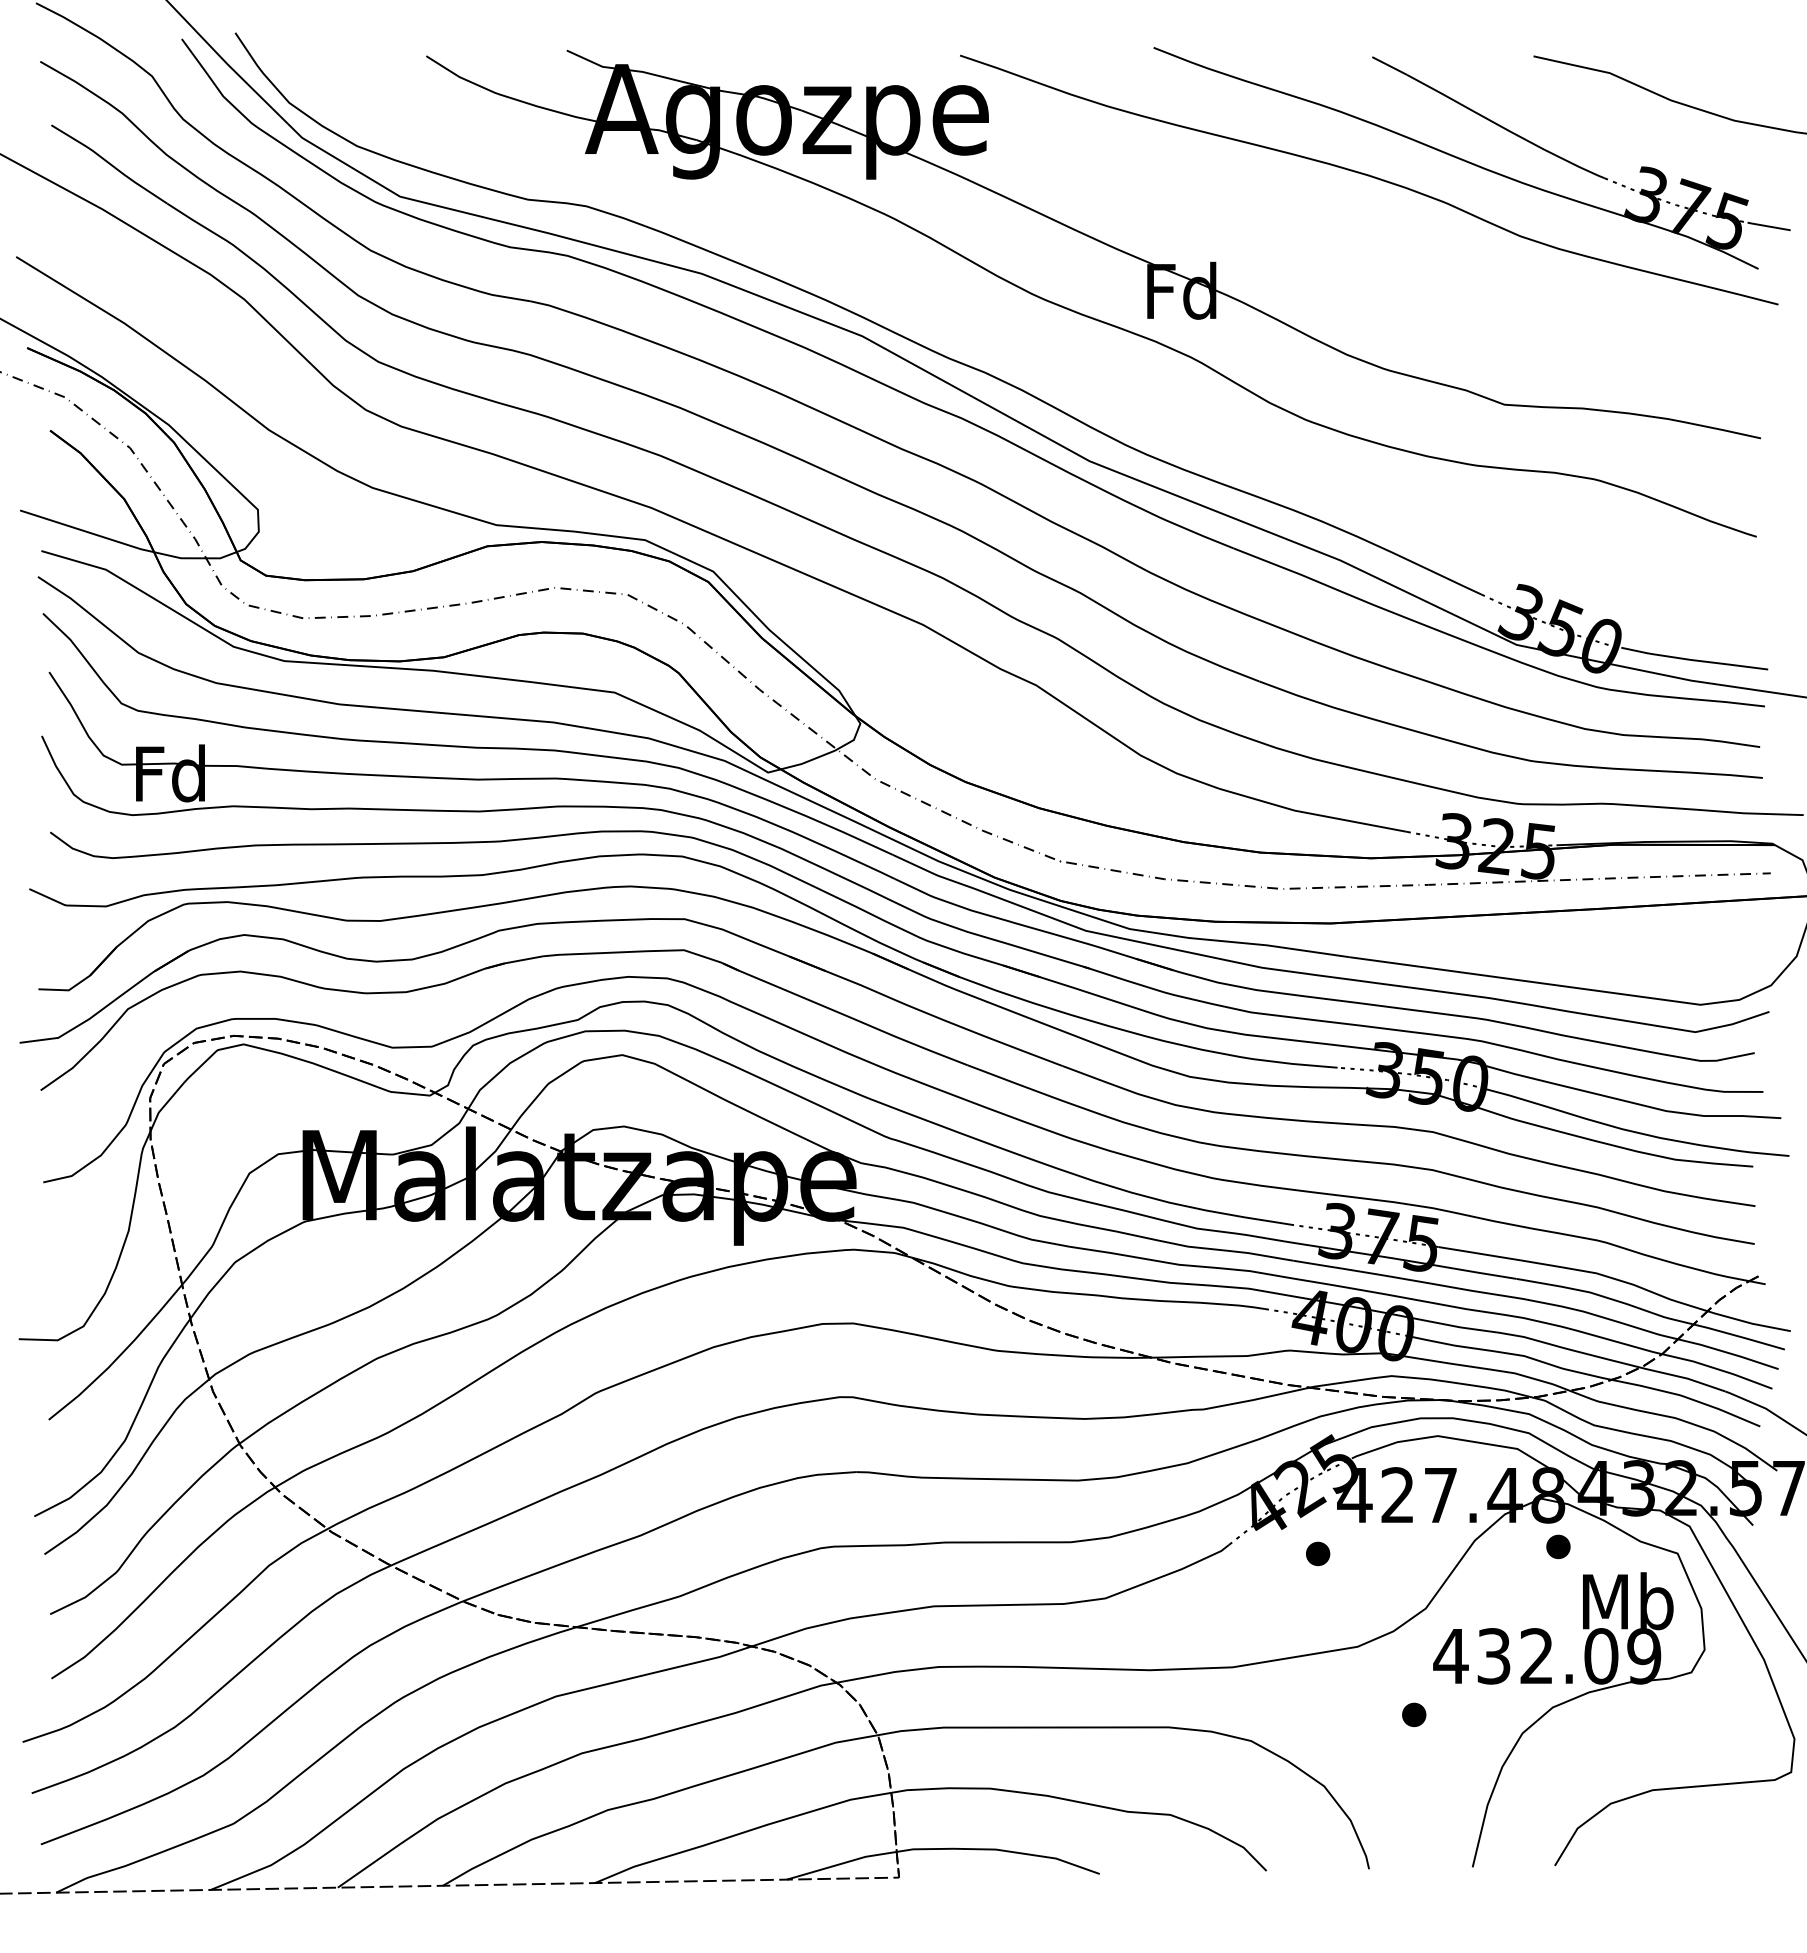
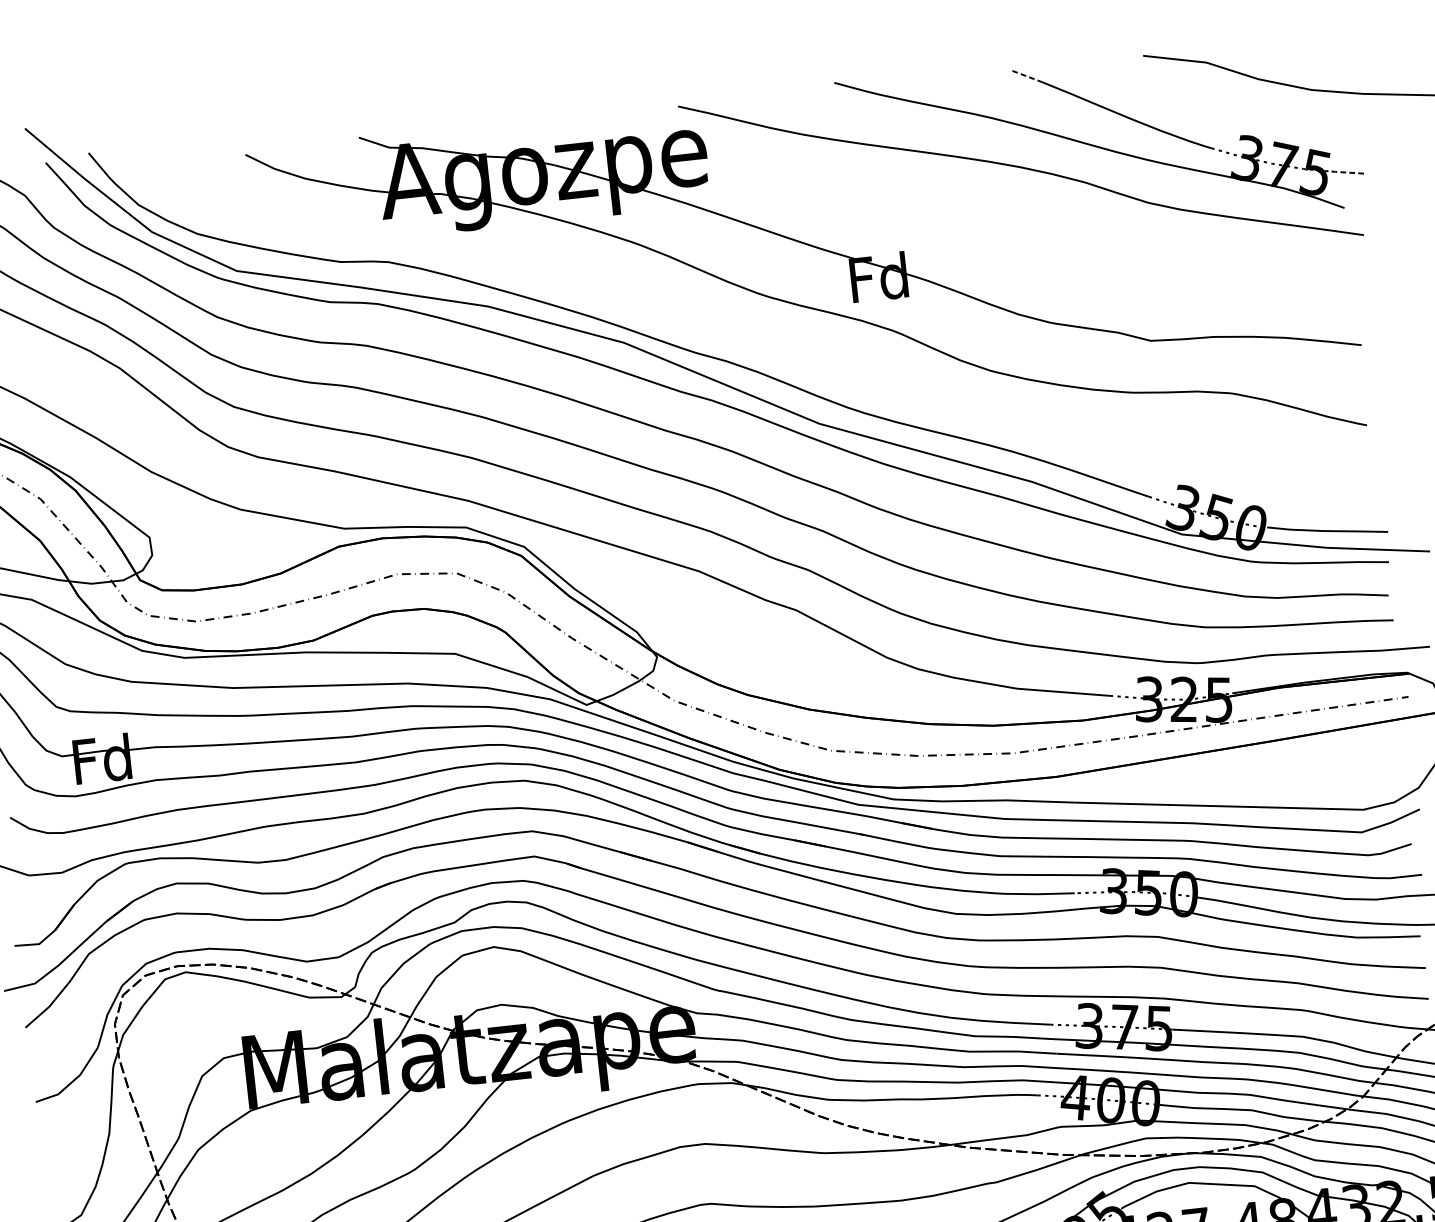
line: (1390, 66) -> (1028, 76), solid -> dashed
line: (1768, 226) -> (1348, 172), solid -> dashed

